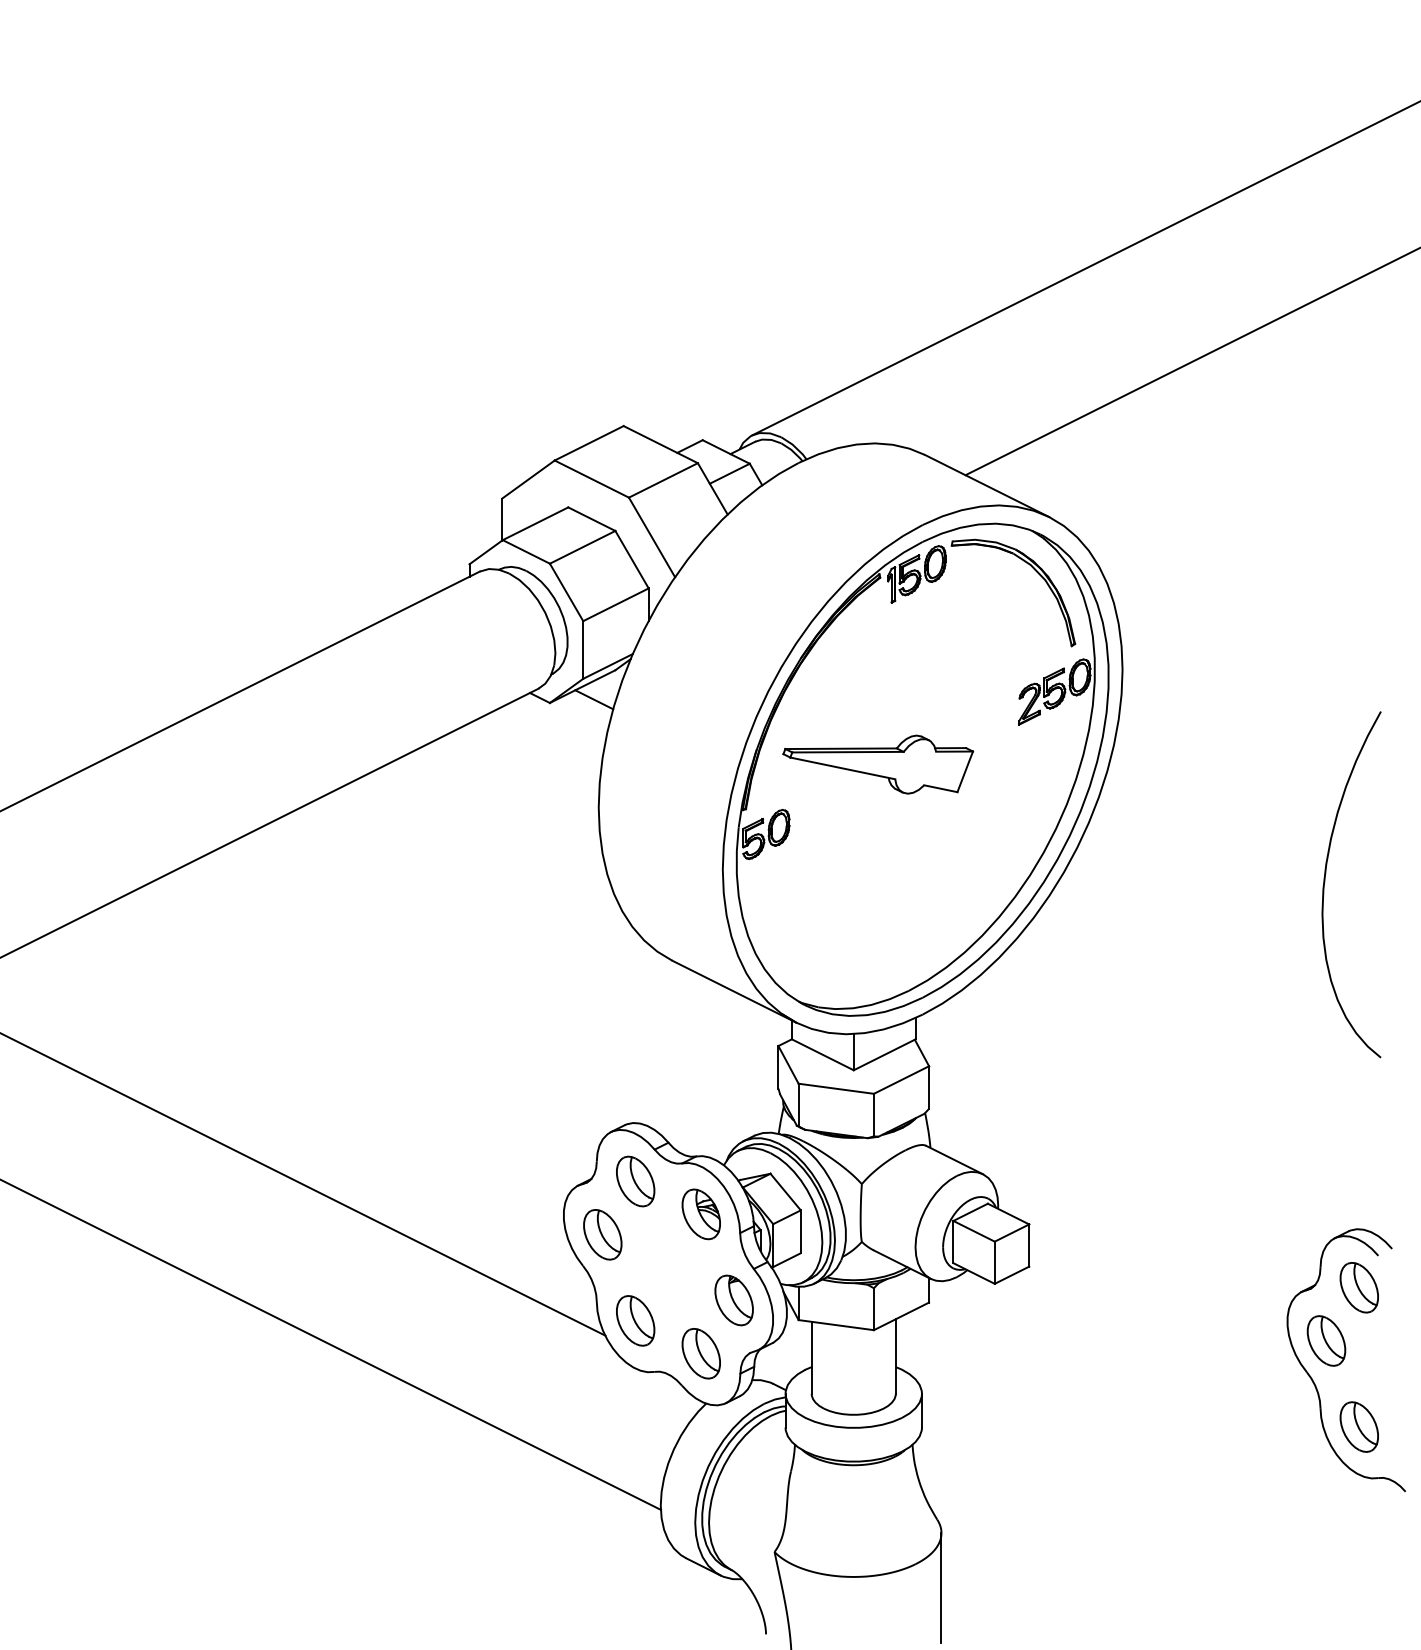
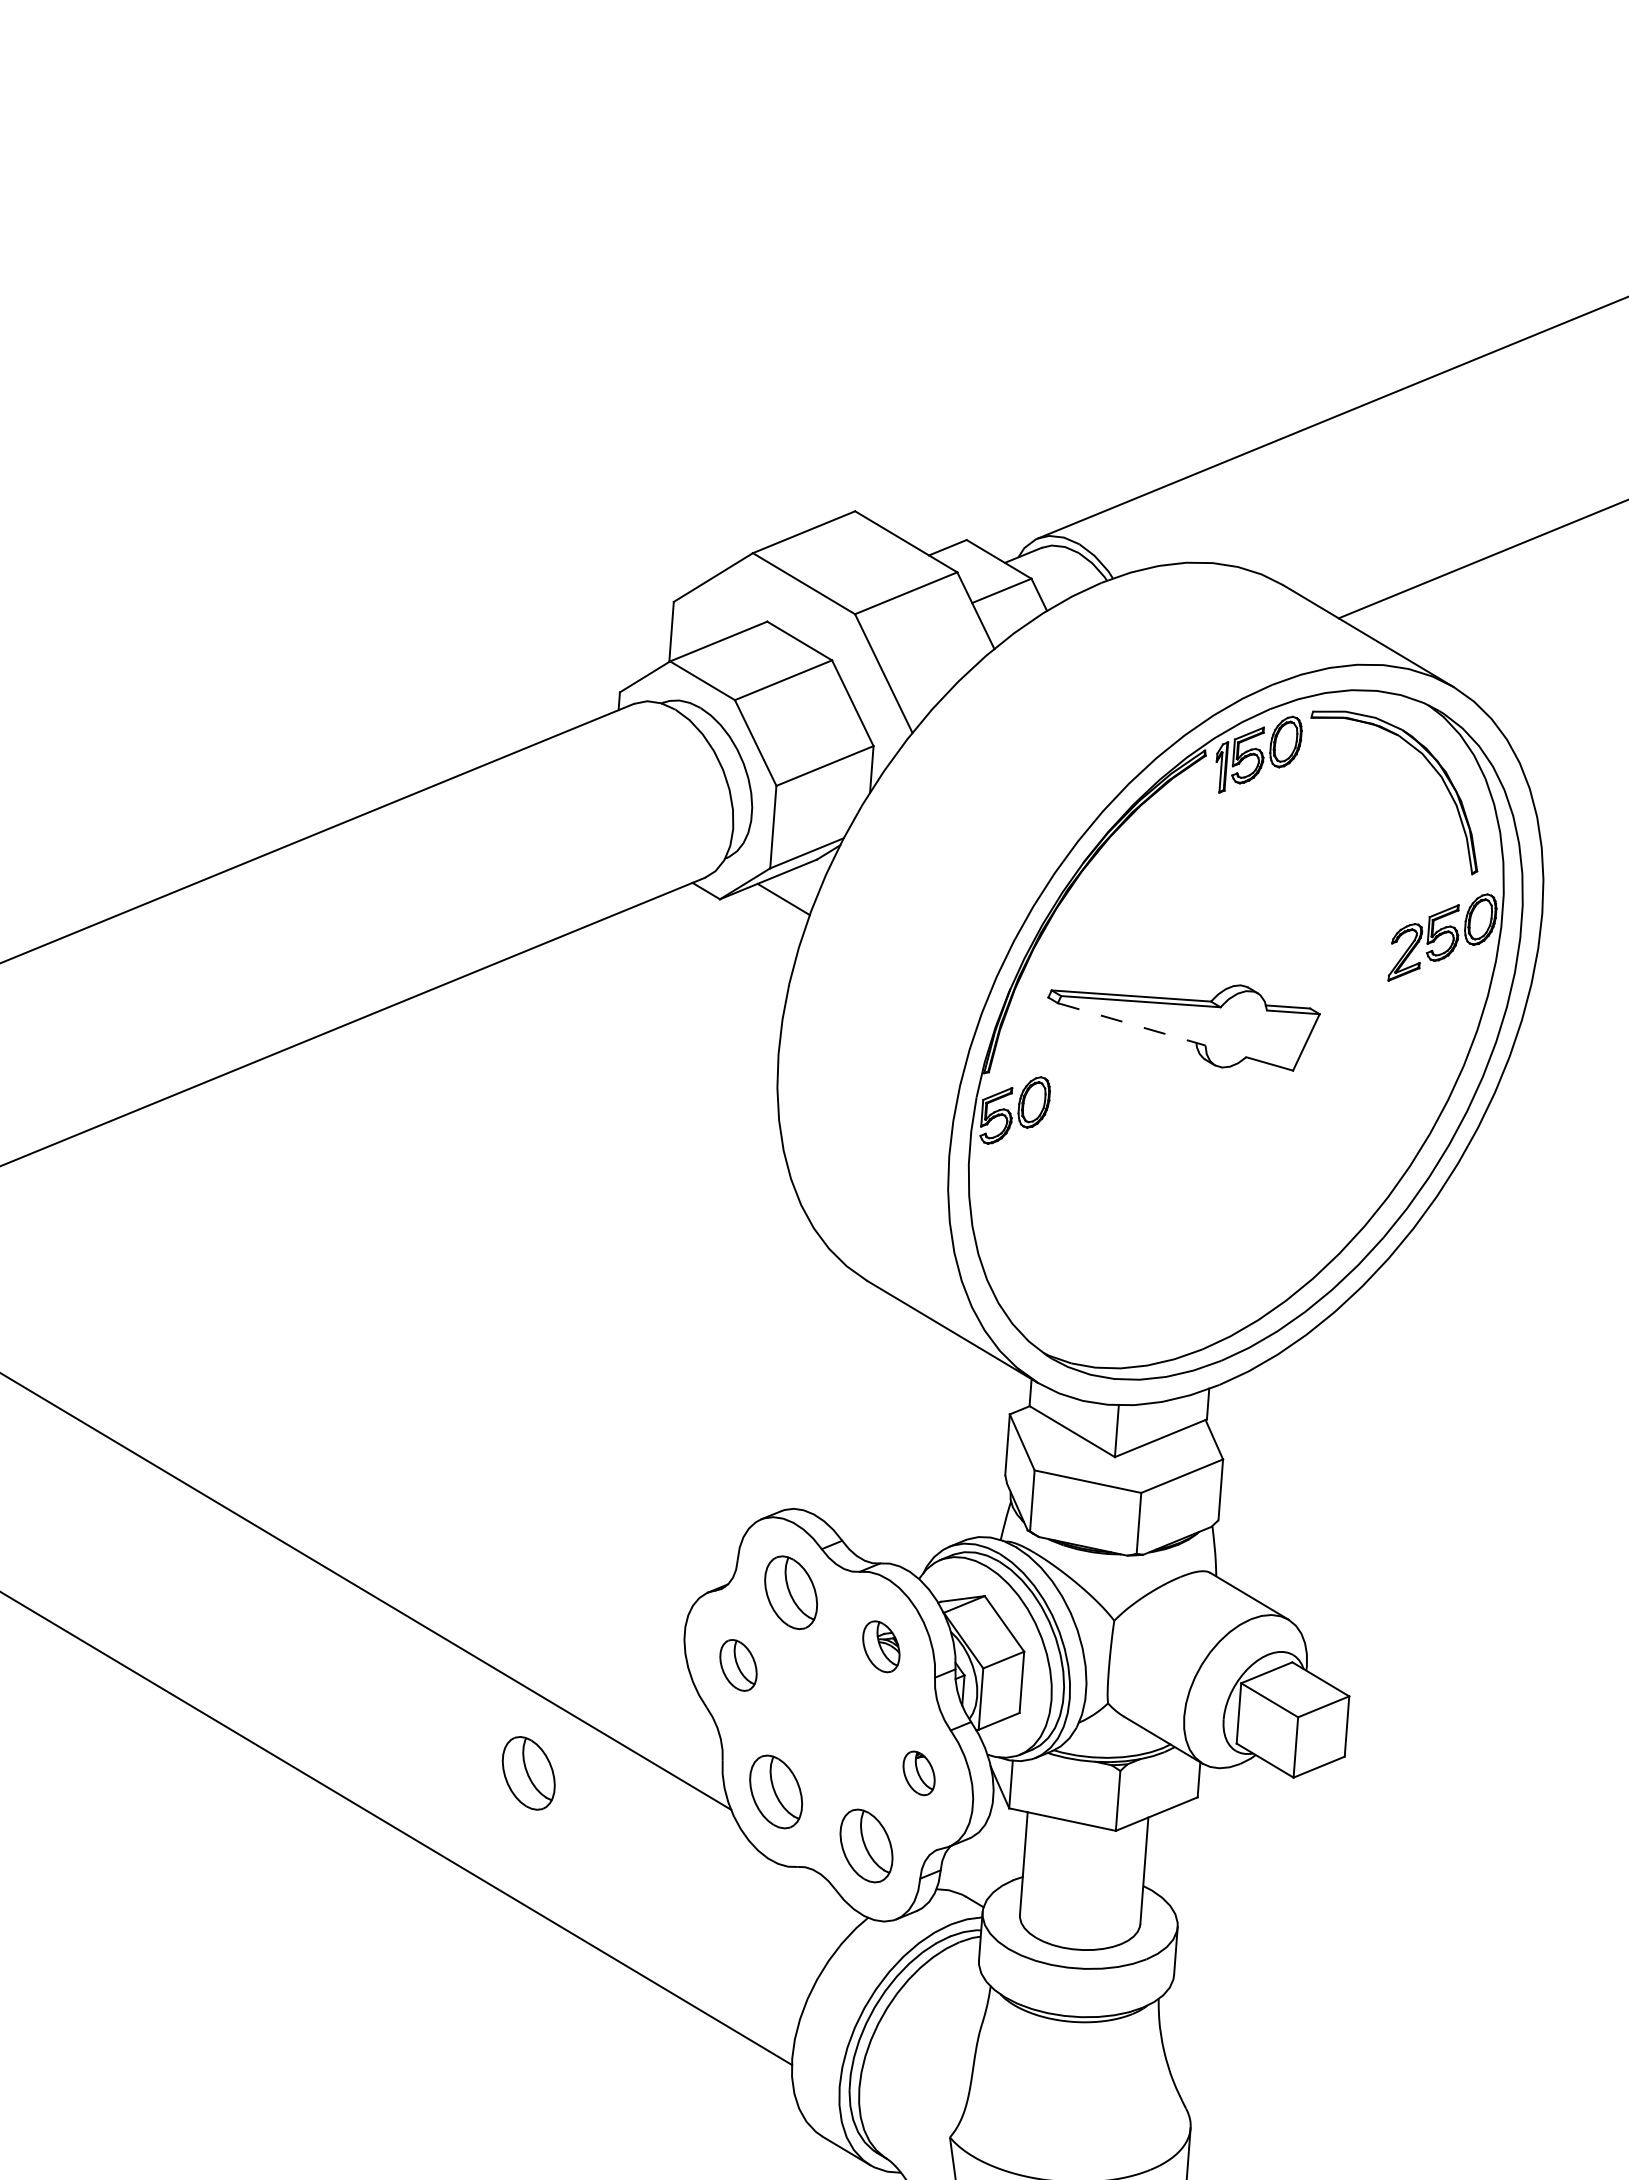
line: (842, 768) -> (1131, 1024), solid -> dashed
part: (700, 1214) -> (880, 1646), size x0.7
part: (602, 1234) -> (738, 1664), size x0.7
part: (733, 1300) -> (918, 1773), size x0.6
part: (462, 1320) -> (528, 1772), added

